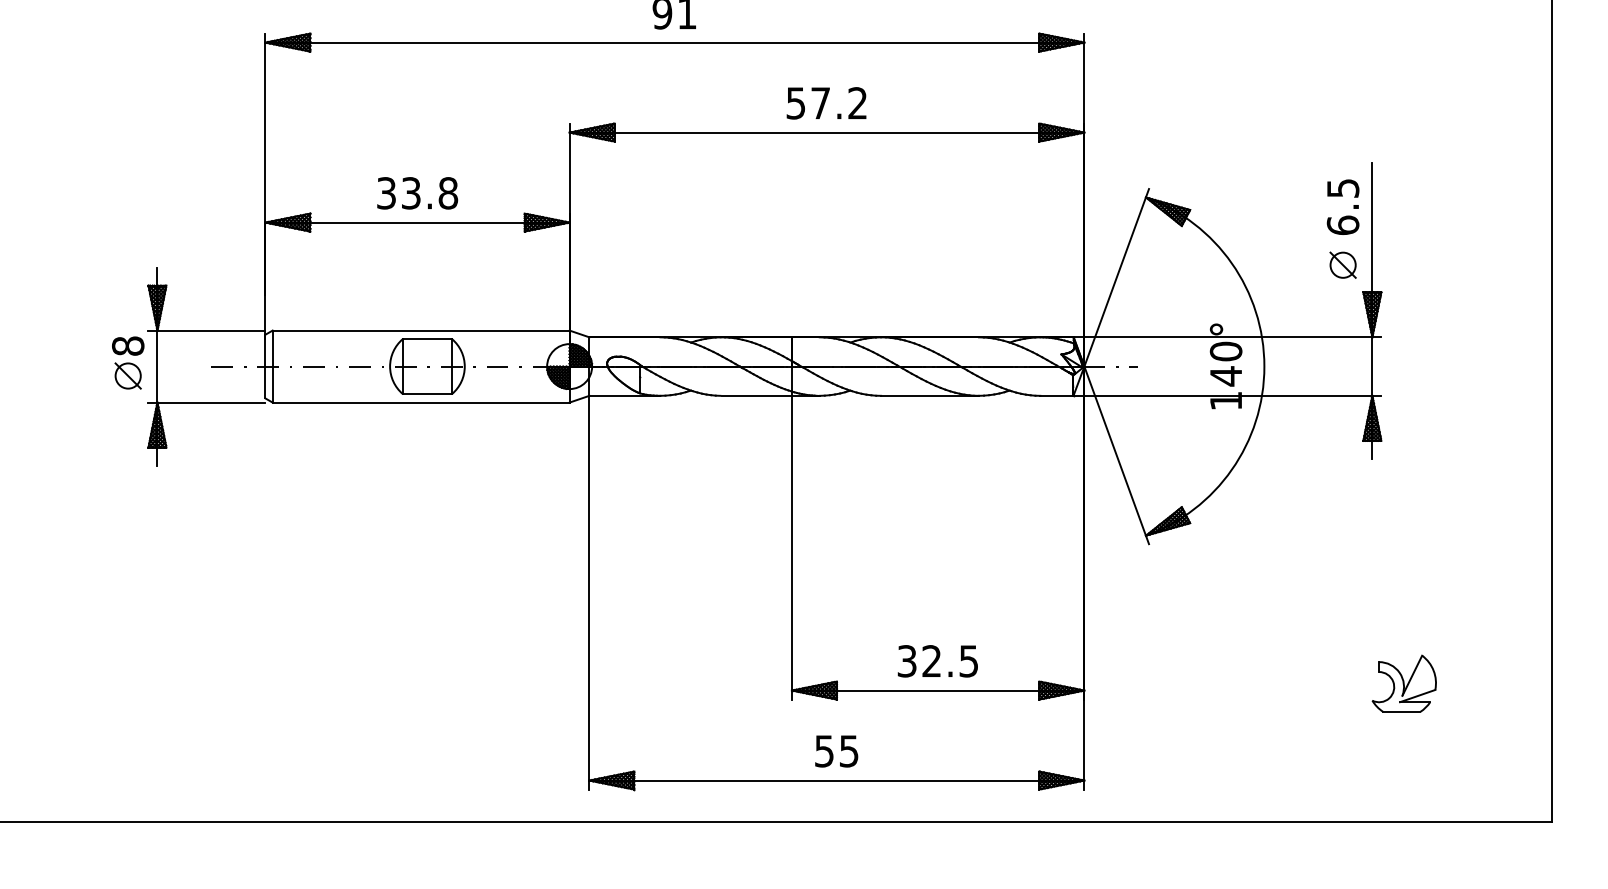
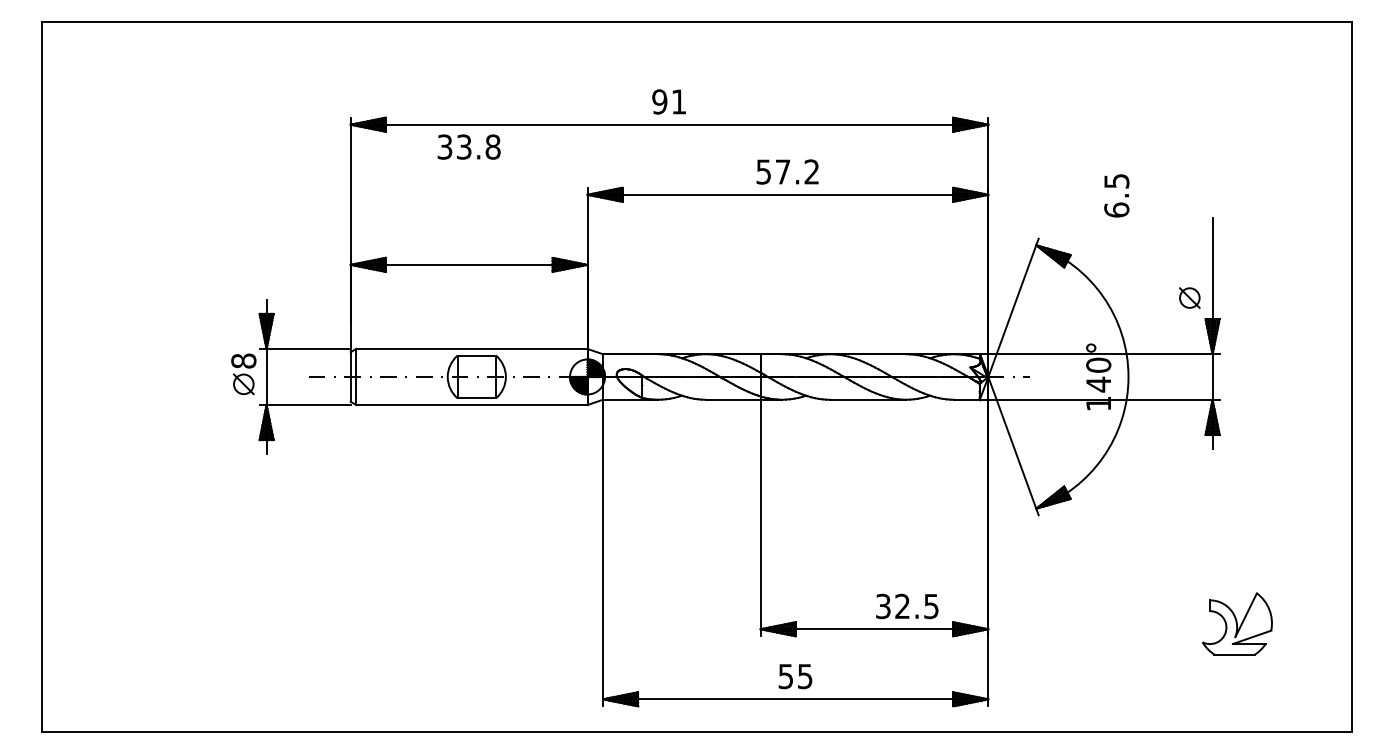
text: (416, 192) -> (468, 146), moved
text: (1342, 206) -> (1116, 195), moved
text: (938, 661) -> (907, 606), moved
part: (1404, 683) -> (1237, 623), size x1.4

